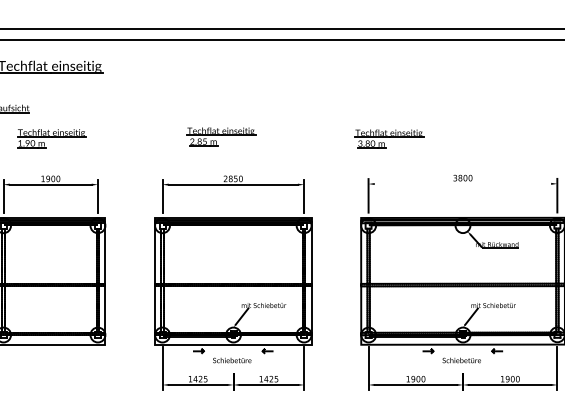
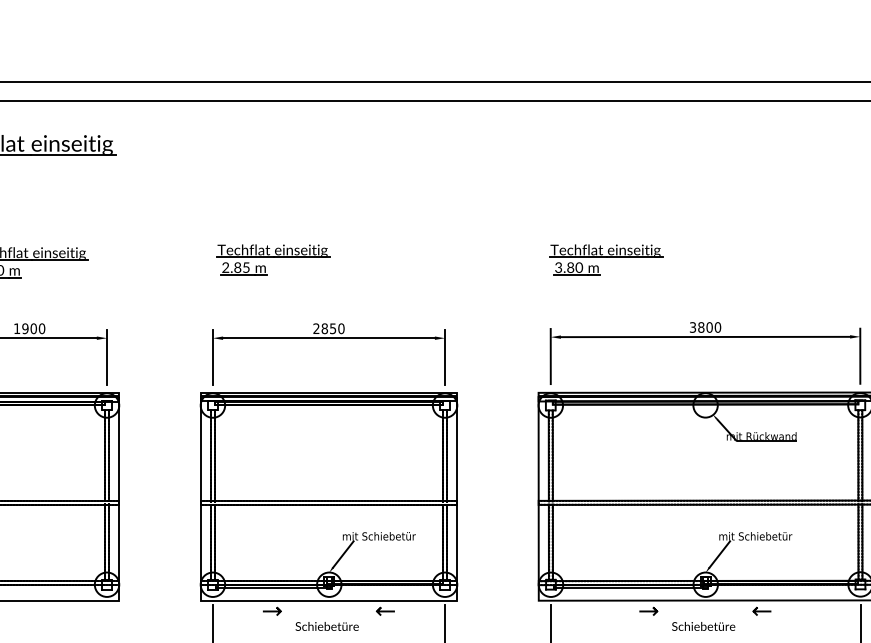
part: (221, 136) -> (273, 259), moved
part: (389, 138) -> (606, 259), moved
line: (462, 183) -> (704, 336), added

